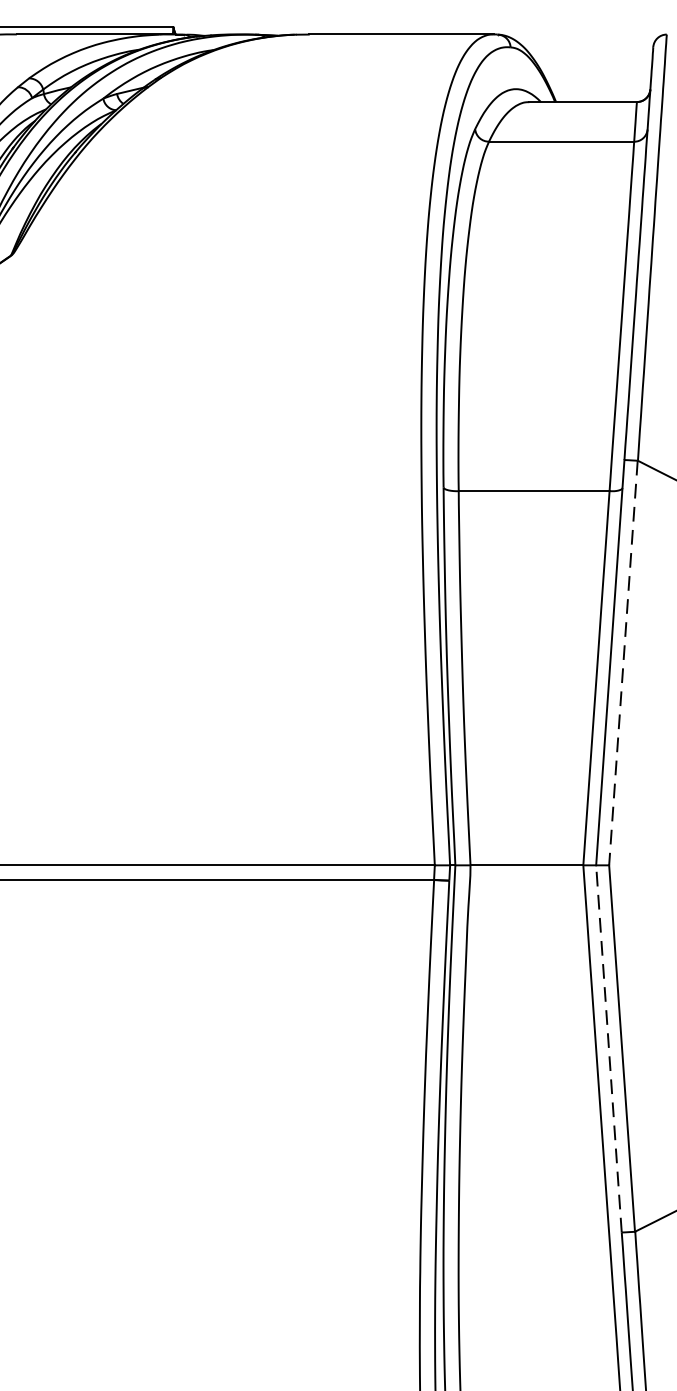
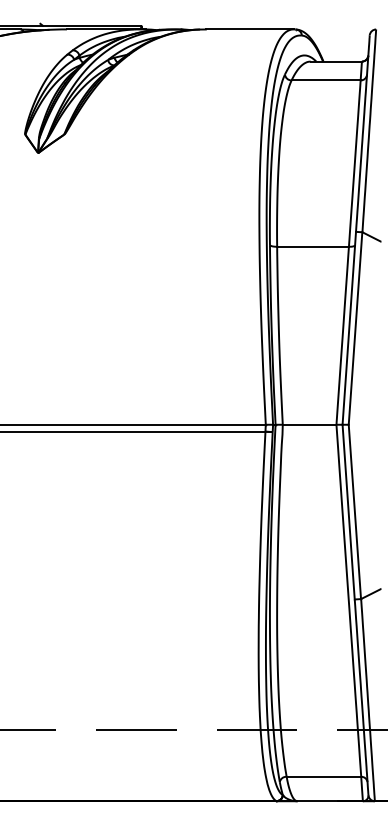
line: (623, 665) -> (355, 329), dashed -> solid
line: (608, 1049) -> (348, 512), dashed -> solid

